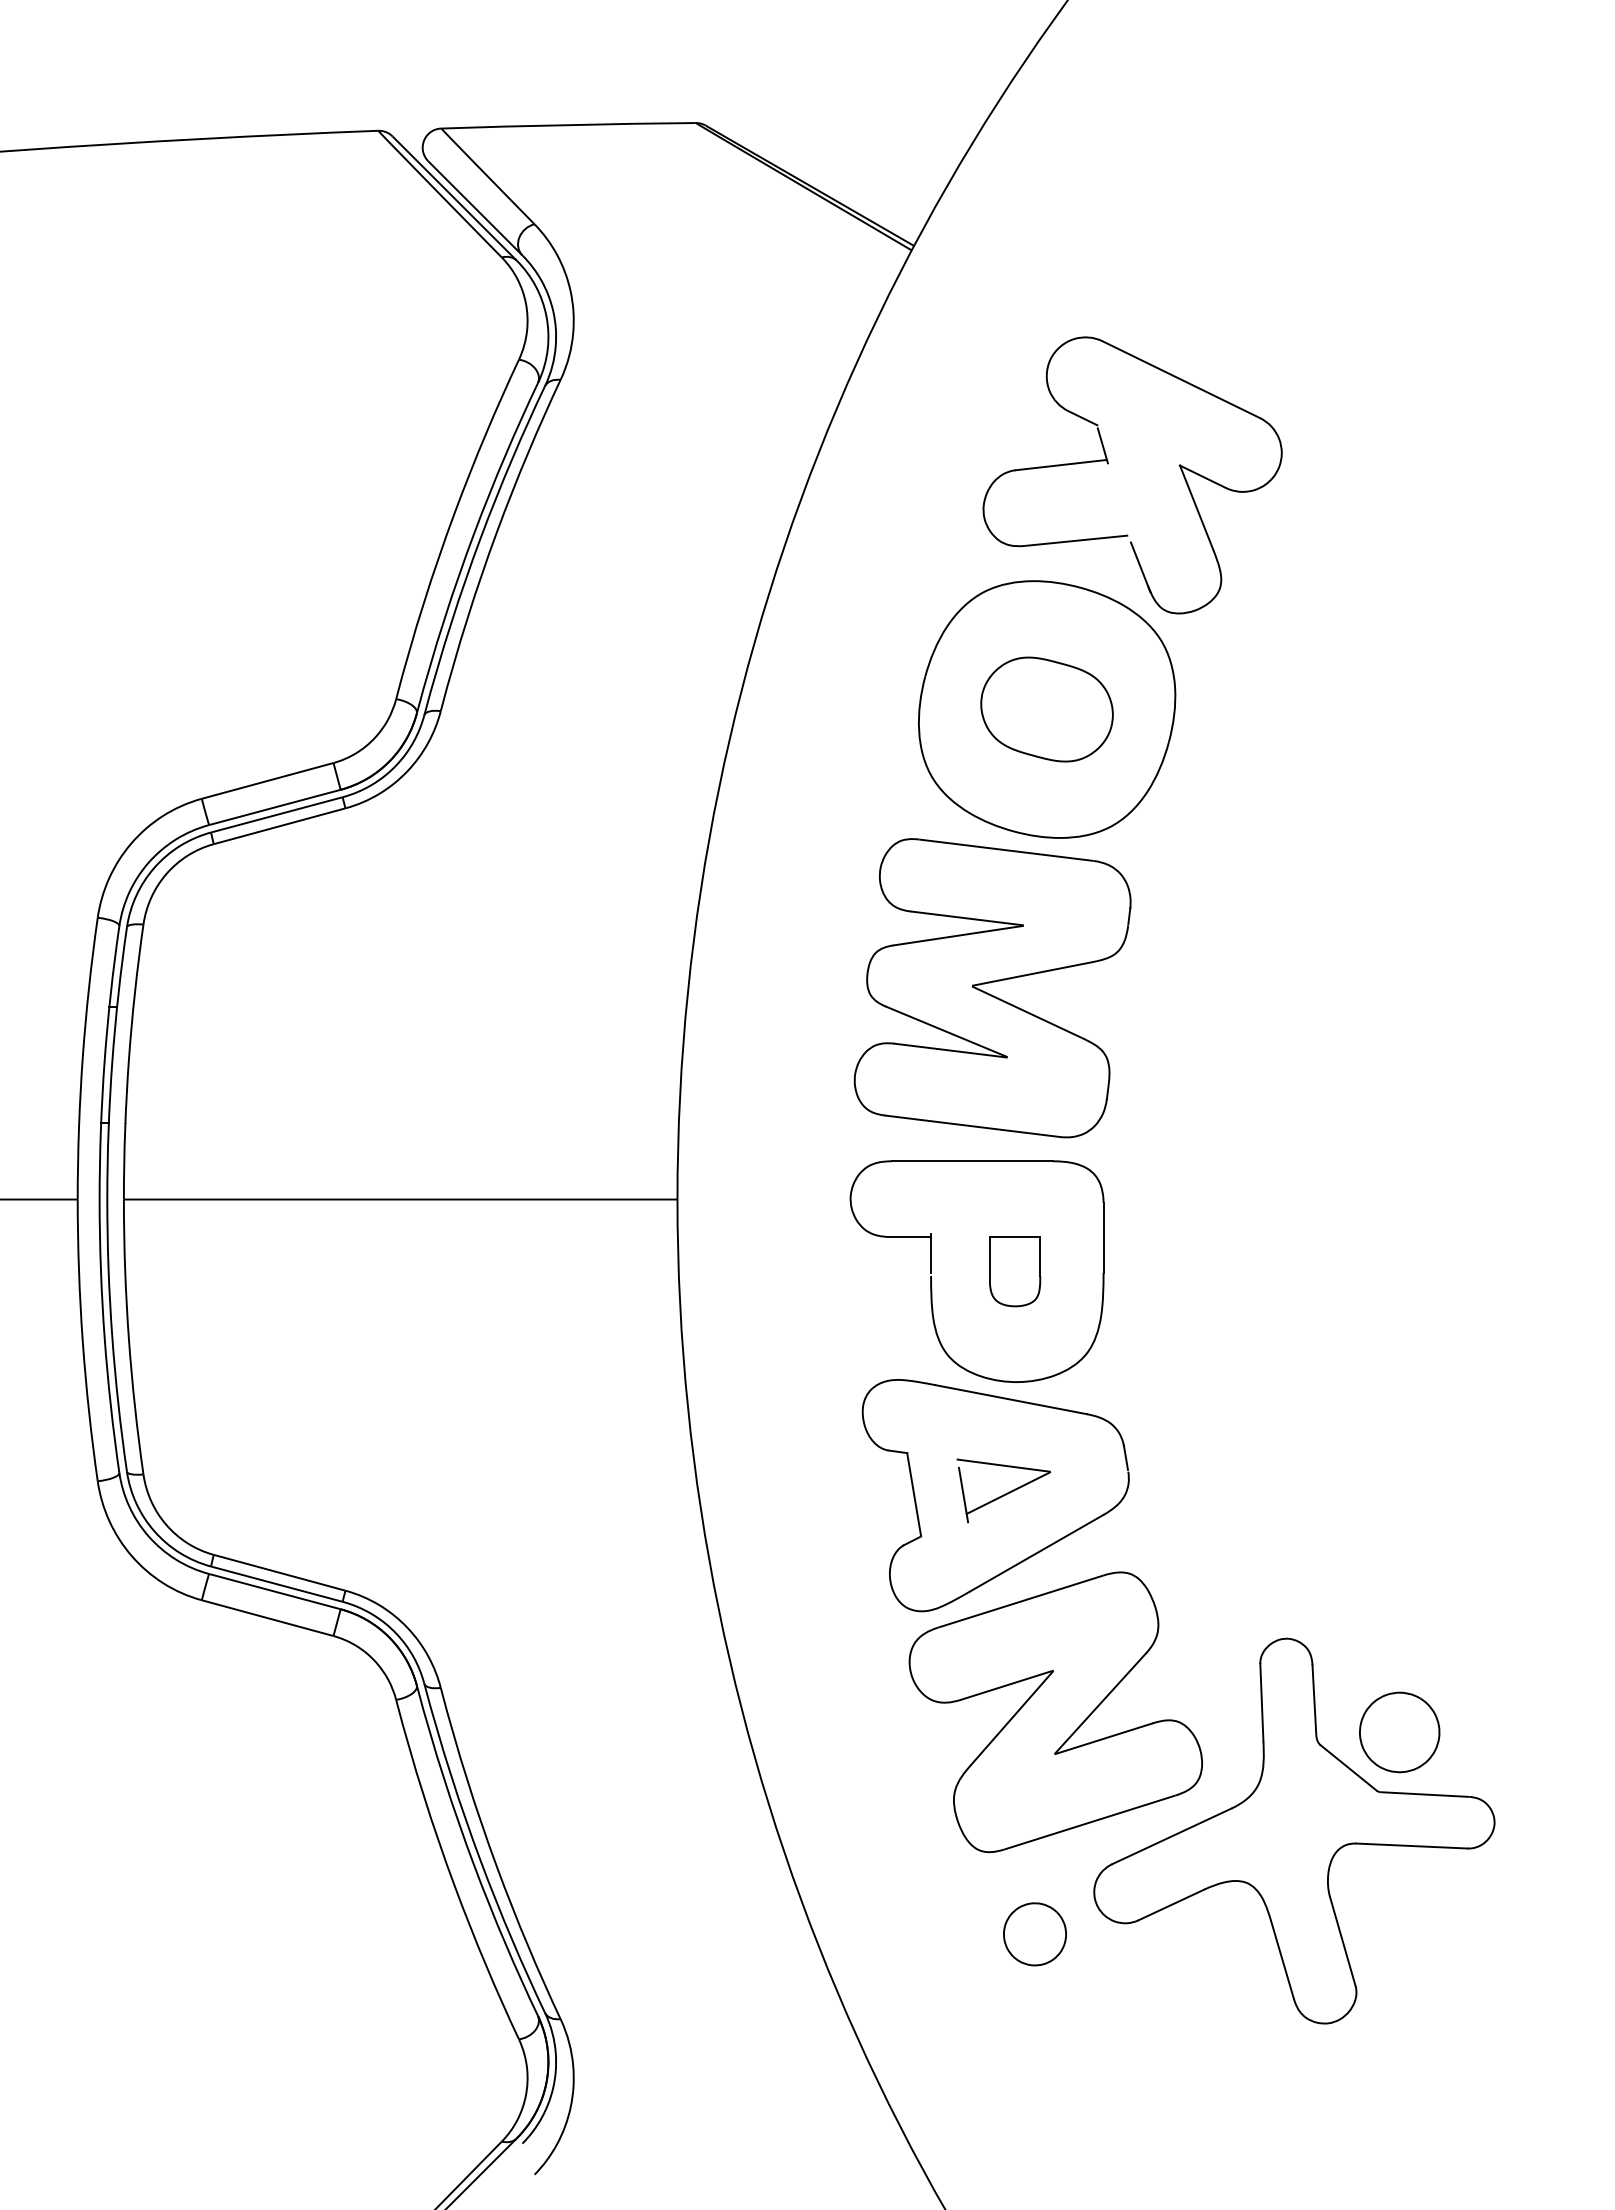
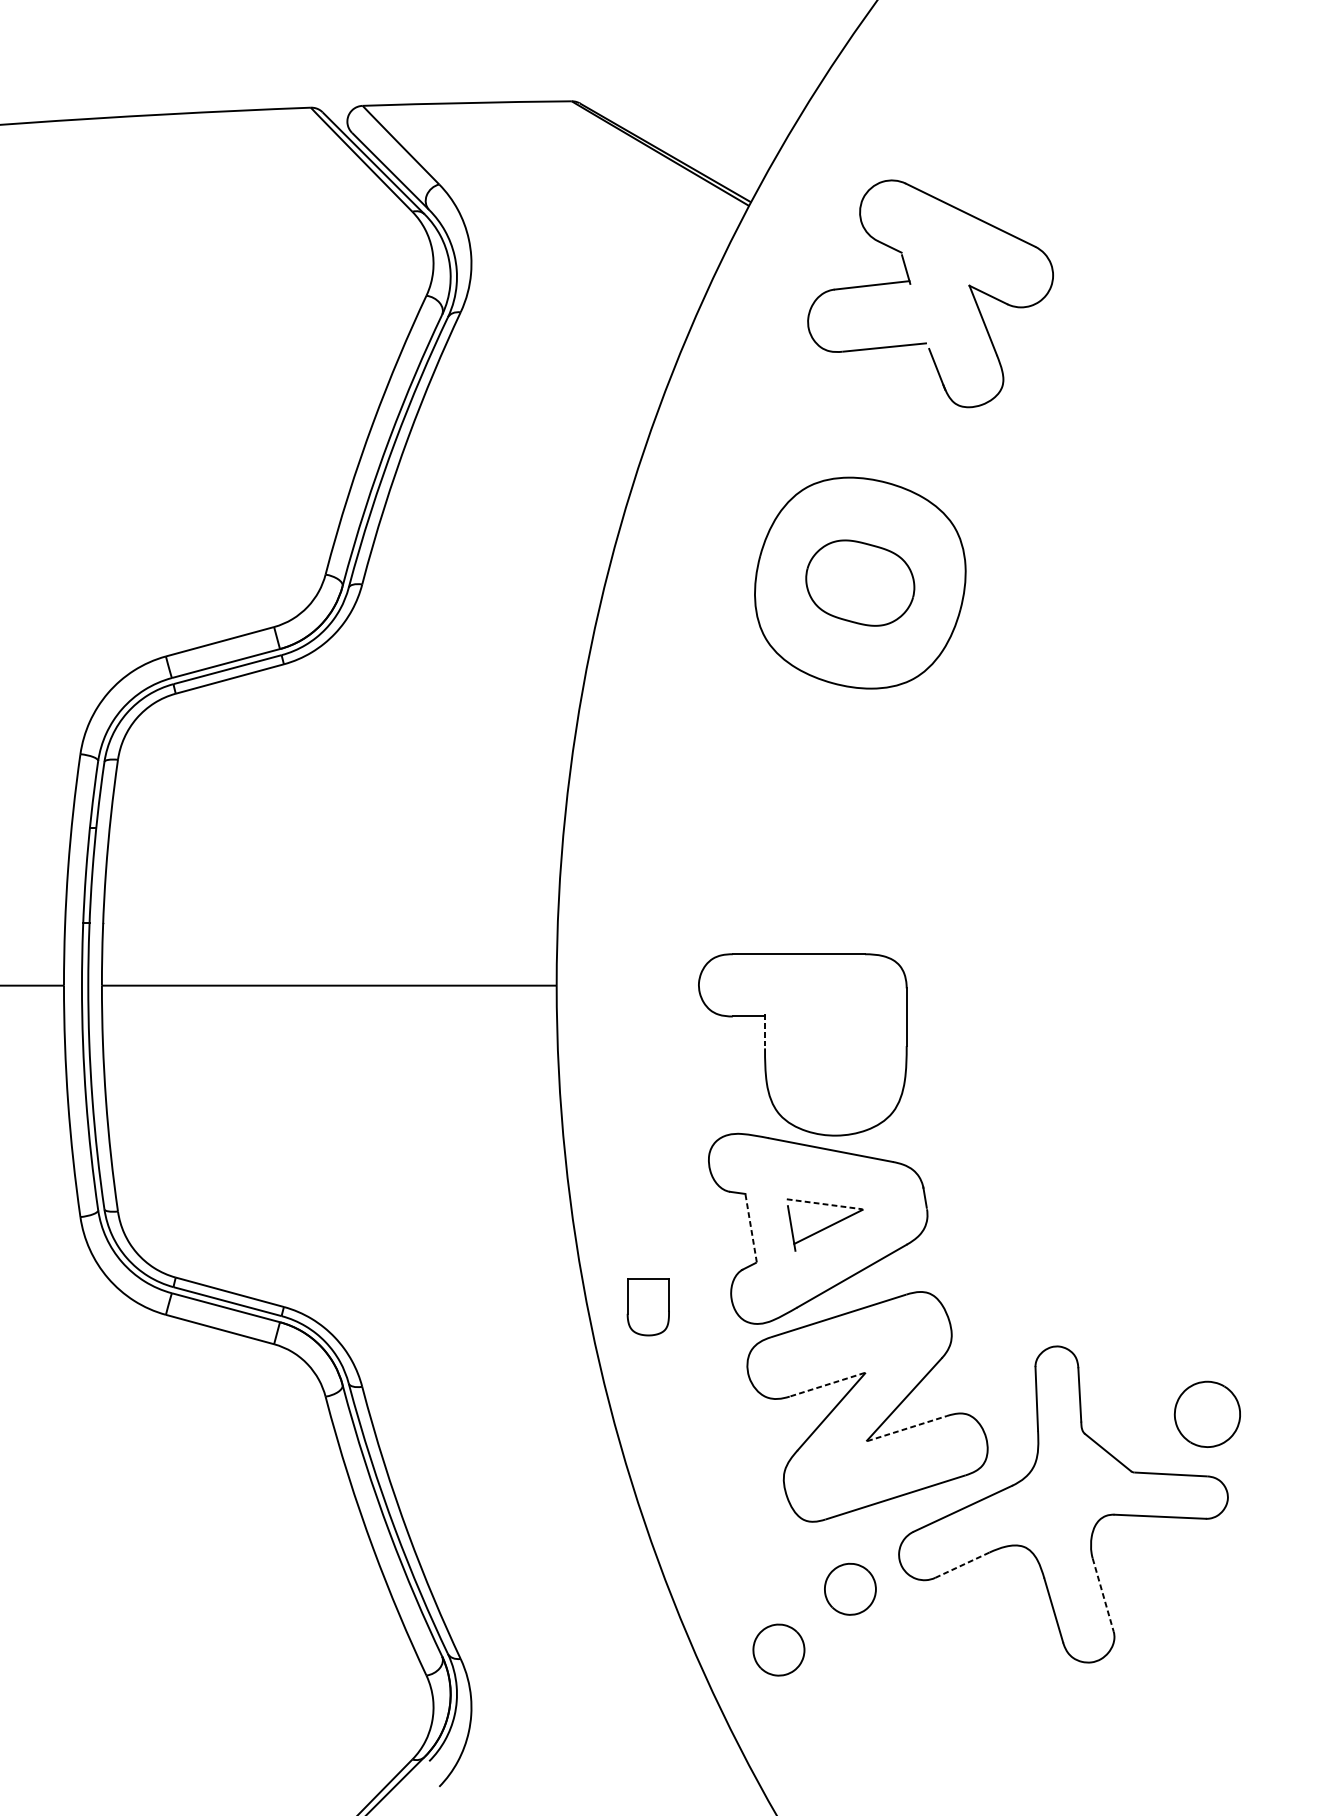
part: (1108, 464) -> (910, 284), moved
part: (992, 988) -> (815, 812), removed
line: (931, 1254) -> (765, 1030), solid -> dashed
part: (1015, 1271) -> (648, 1306), moved
line: (1003, 1465) -> (824, 1204), solid -> dashed
line: (914, 1494) -> (751, 1227), solid -> dashed
line: (1006, 1685) -> (826, 1384), solid -> dashed
part: (1399, 1732) -> (1207, 1414), moved
line: (1104, 1738) -> (907, 1428), solid -> dashed
line: (1170, 1905) -> (961, 1565), solid -> dashed
line: (1342, 1941) -> (1103, 1595), solid -> dashed
part: (947, 2008) -> (778, 1650), added

